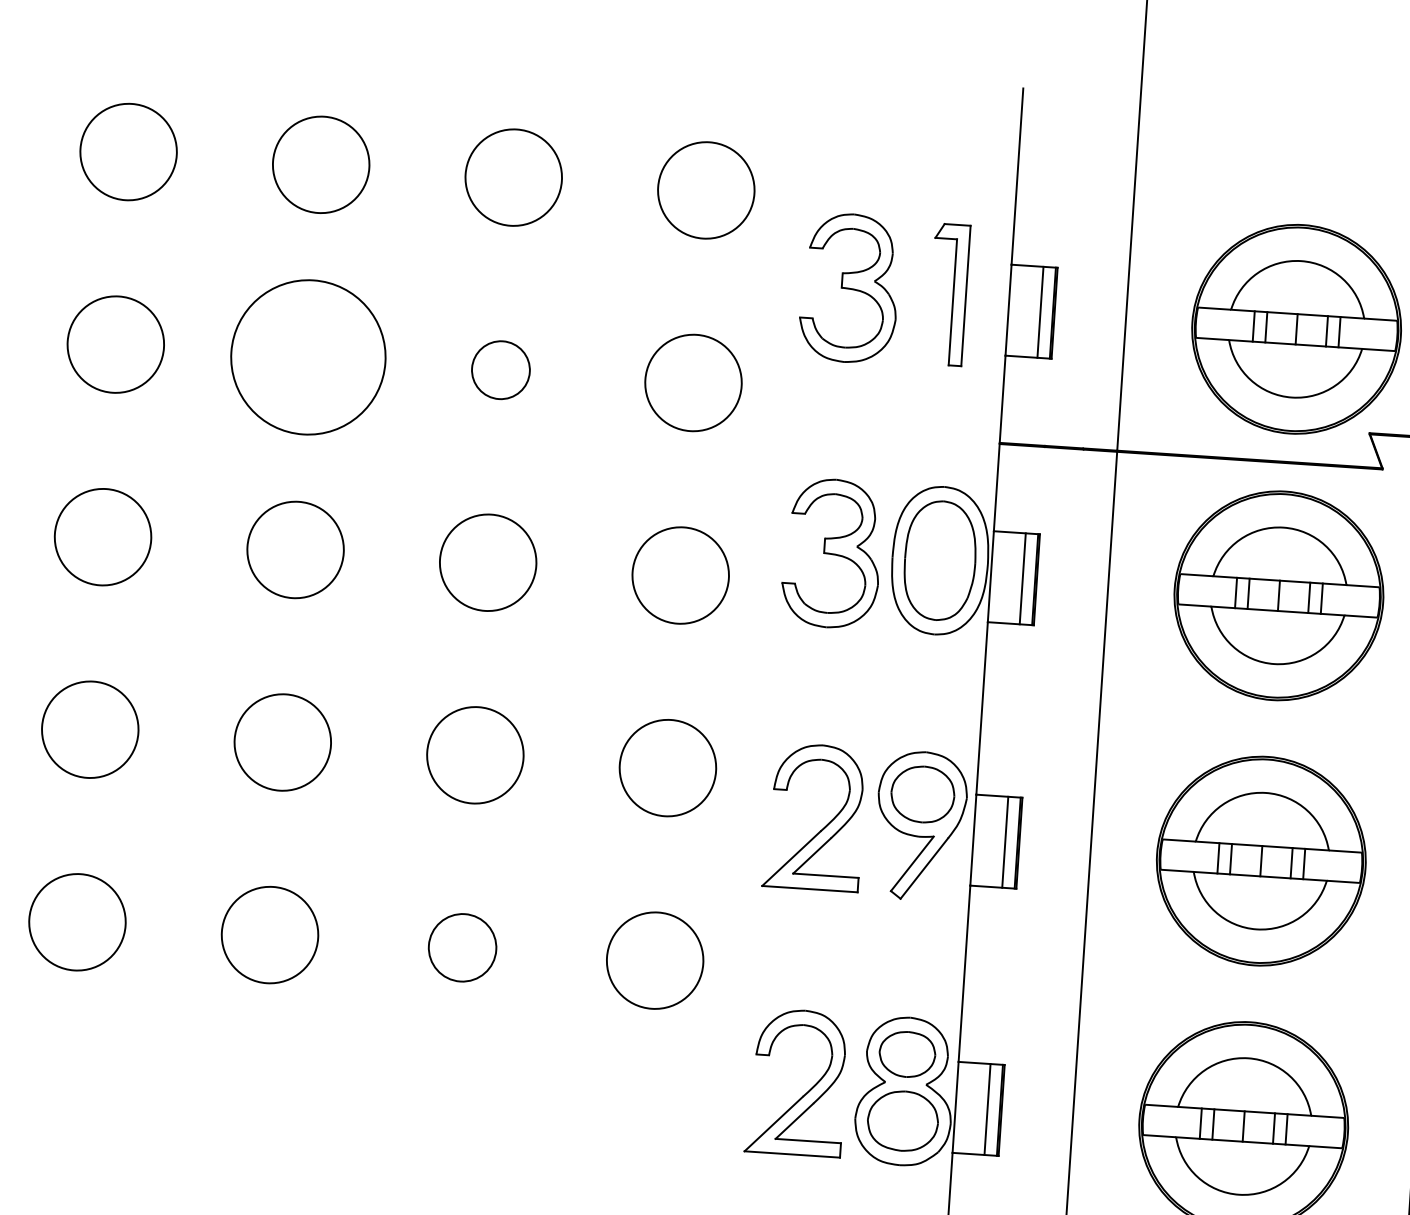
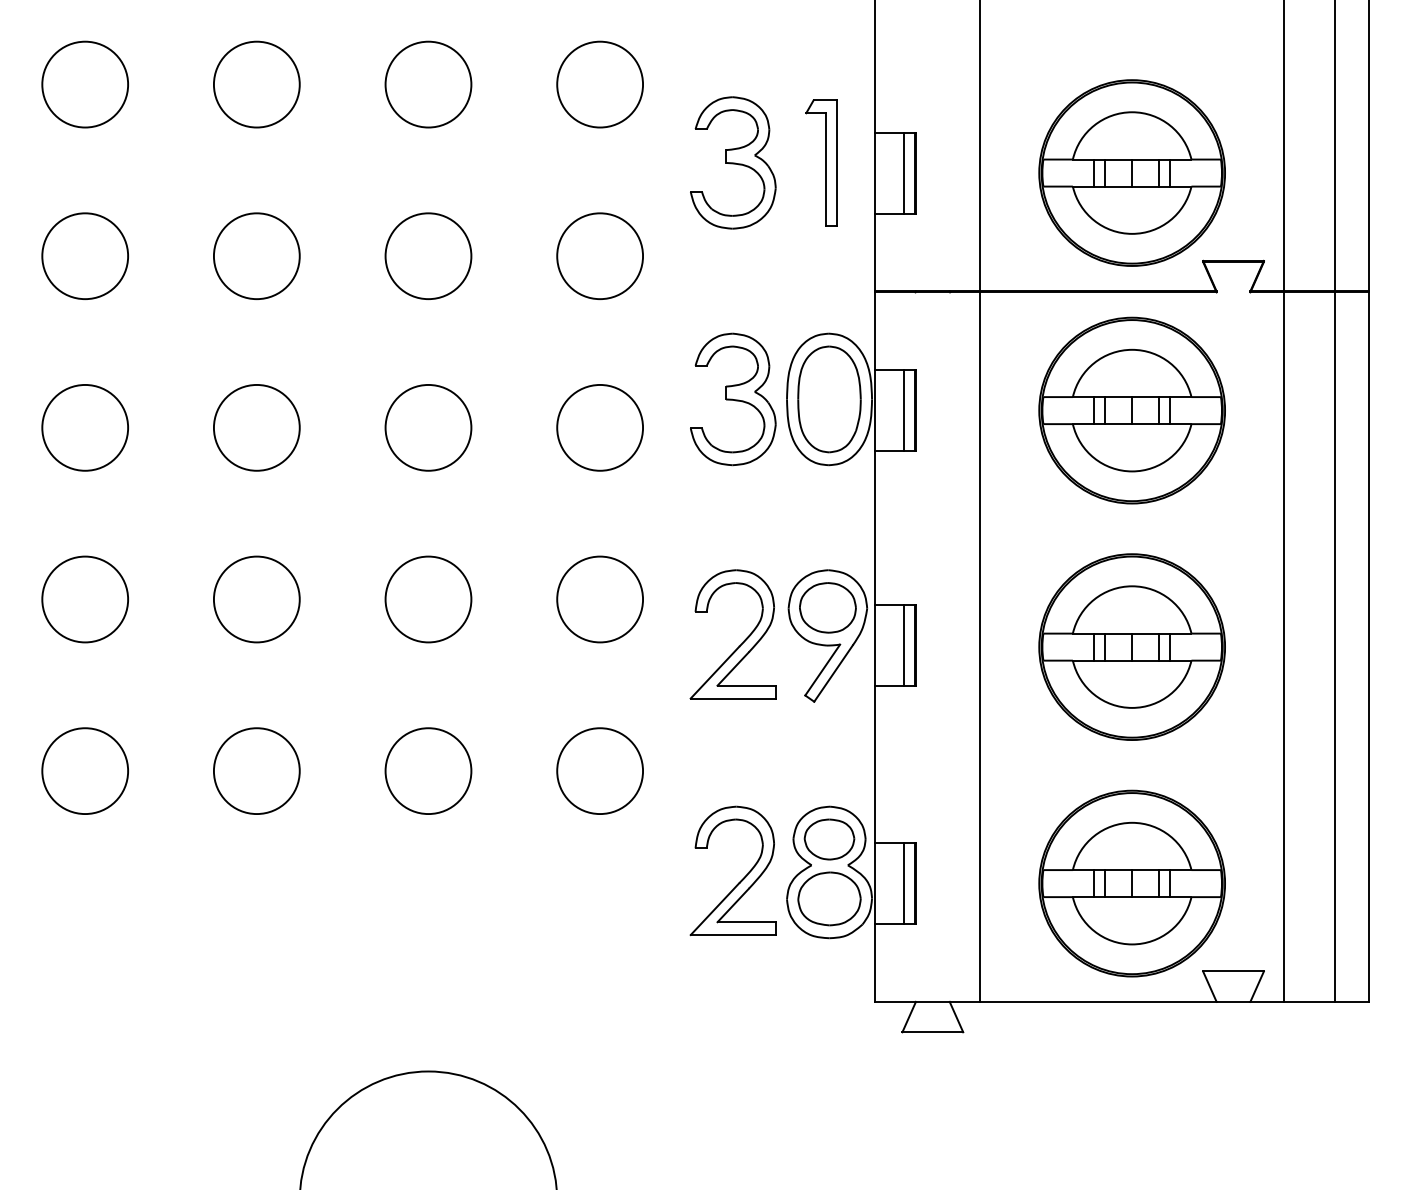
circle: (307, 357) -> (256, 256), size x0.62
circle: (500, 370) -> (428, 256), size x1.67
circle: (462, 947) -> (428, 770), size x1.43

